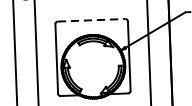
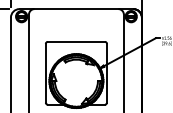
line: (91, 19) -> (76, 41), dashed -> solid

